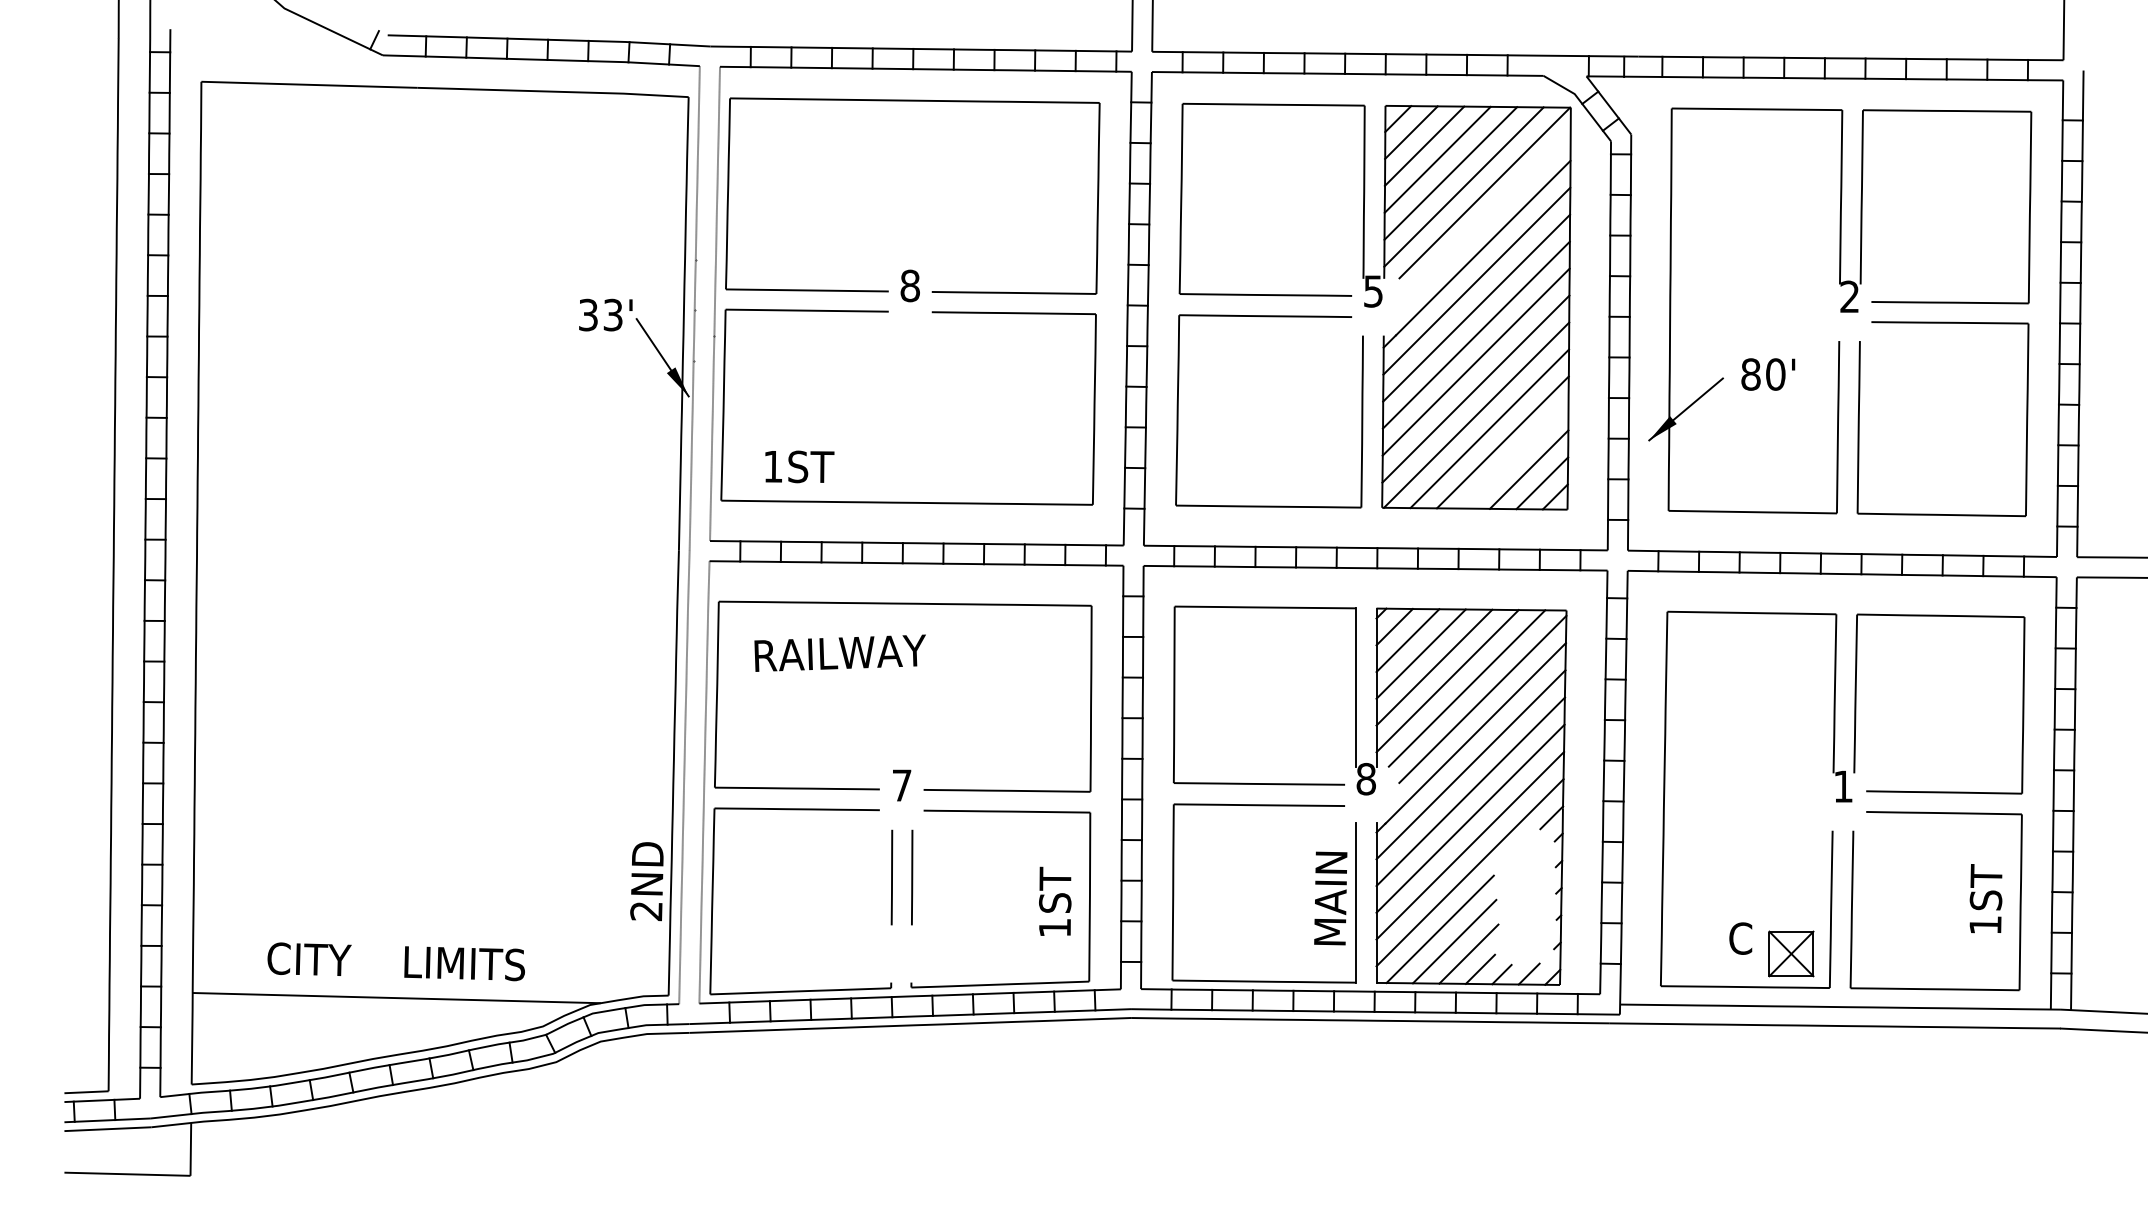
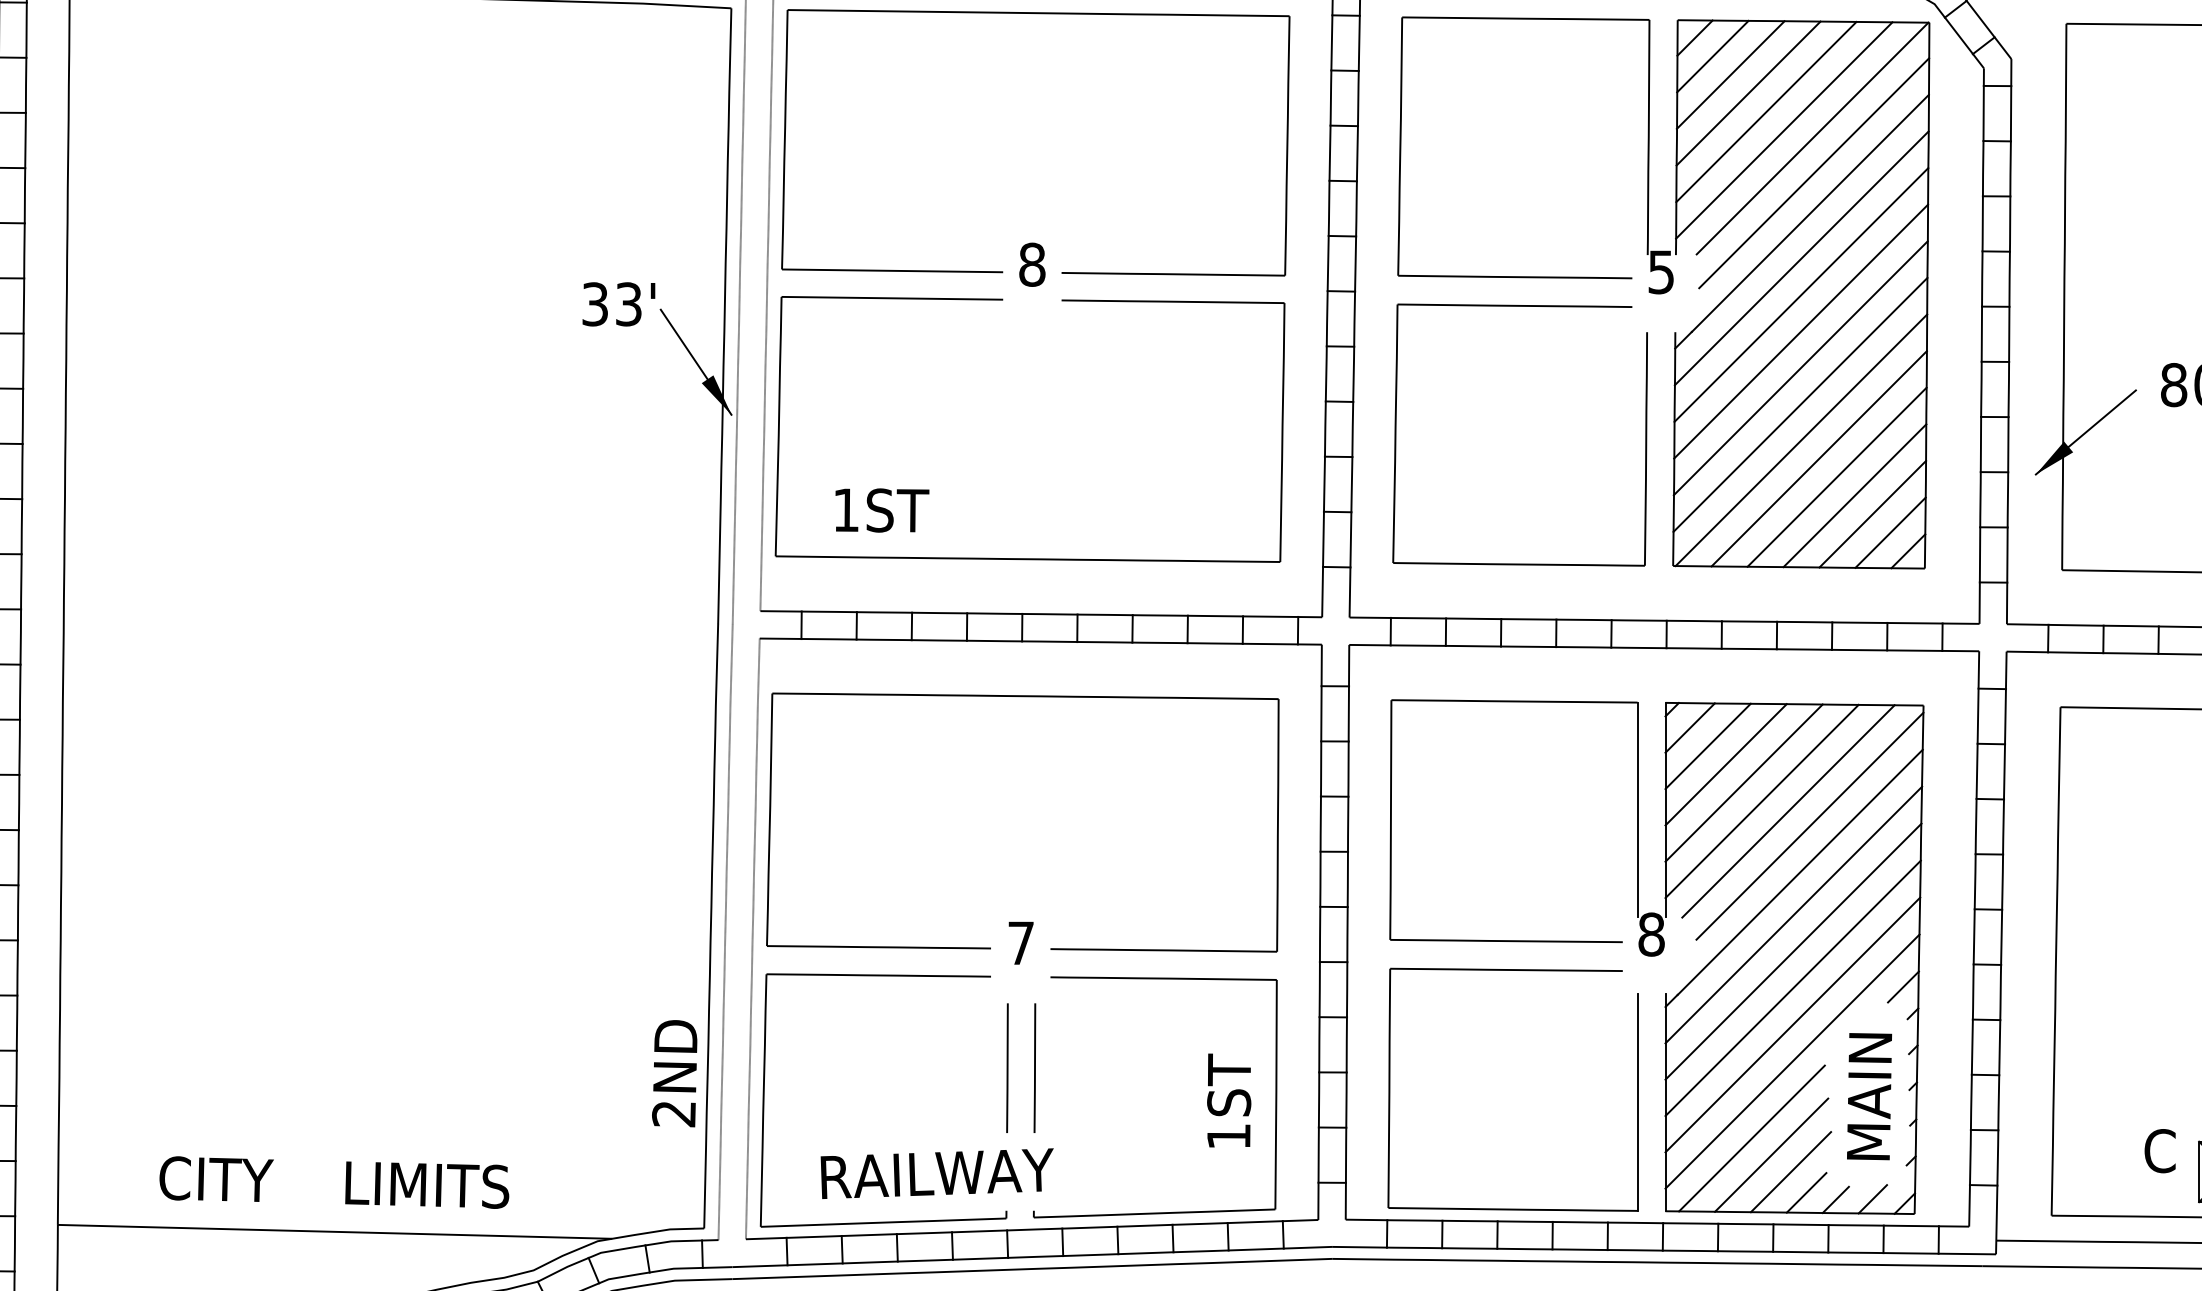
line: (1485, 218) -> (1813, 173), added
line: (1515, 455) -> (1854, 495), added
text: (839, 652) -> (936, 1172), moved
text: (1330, 898) -> (1869, 1096), moved

